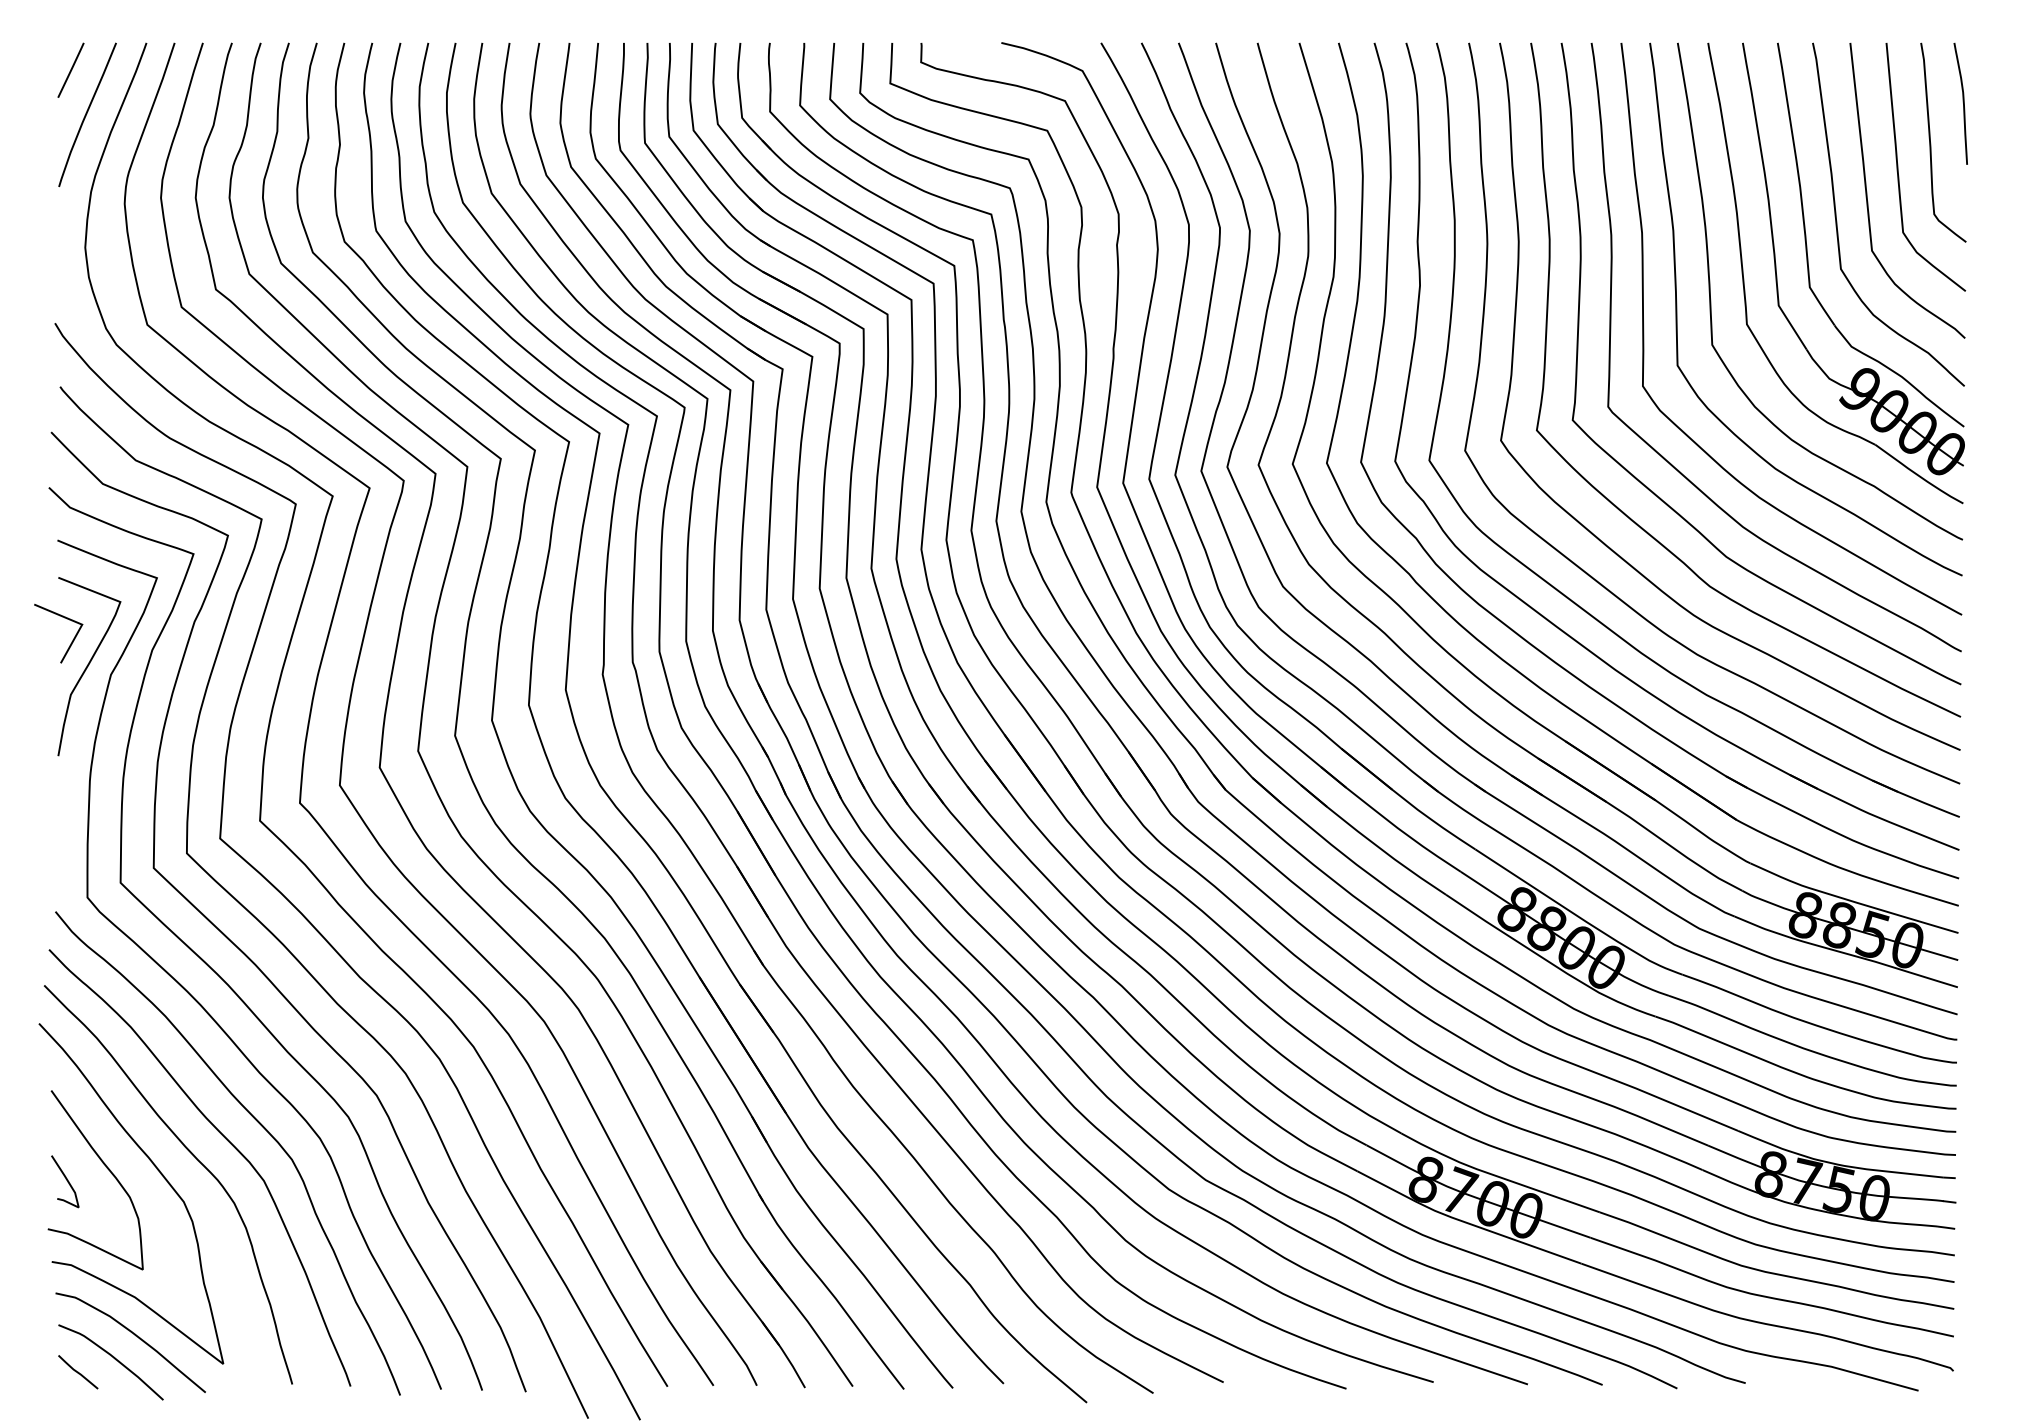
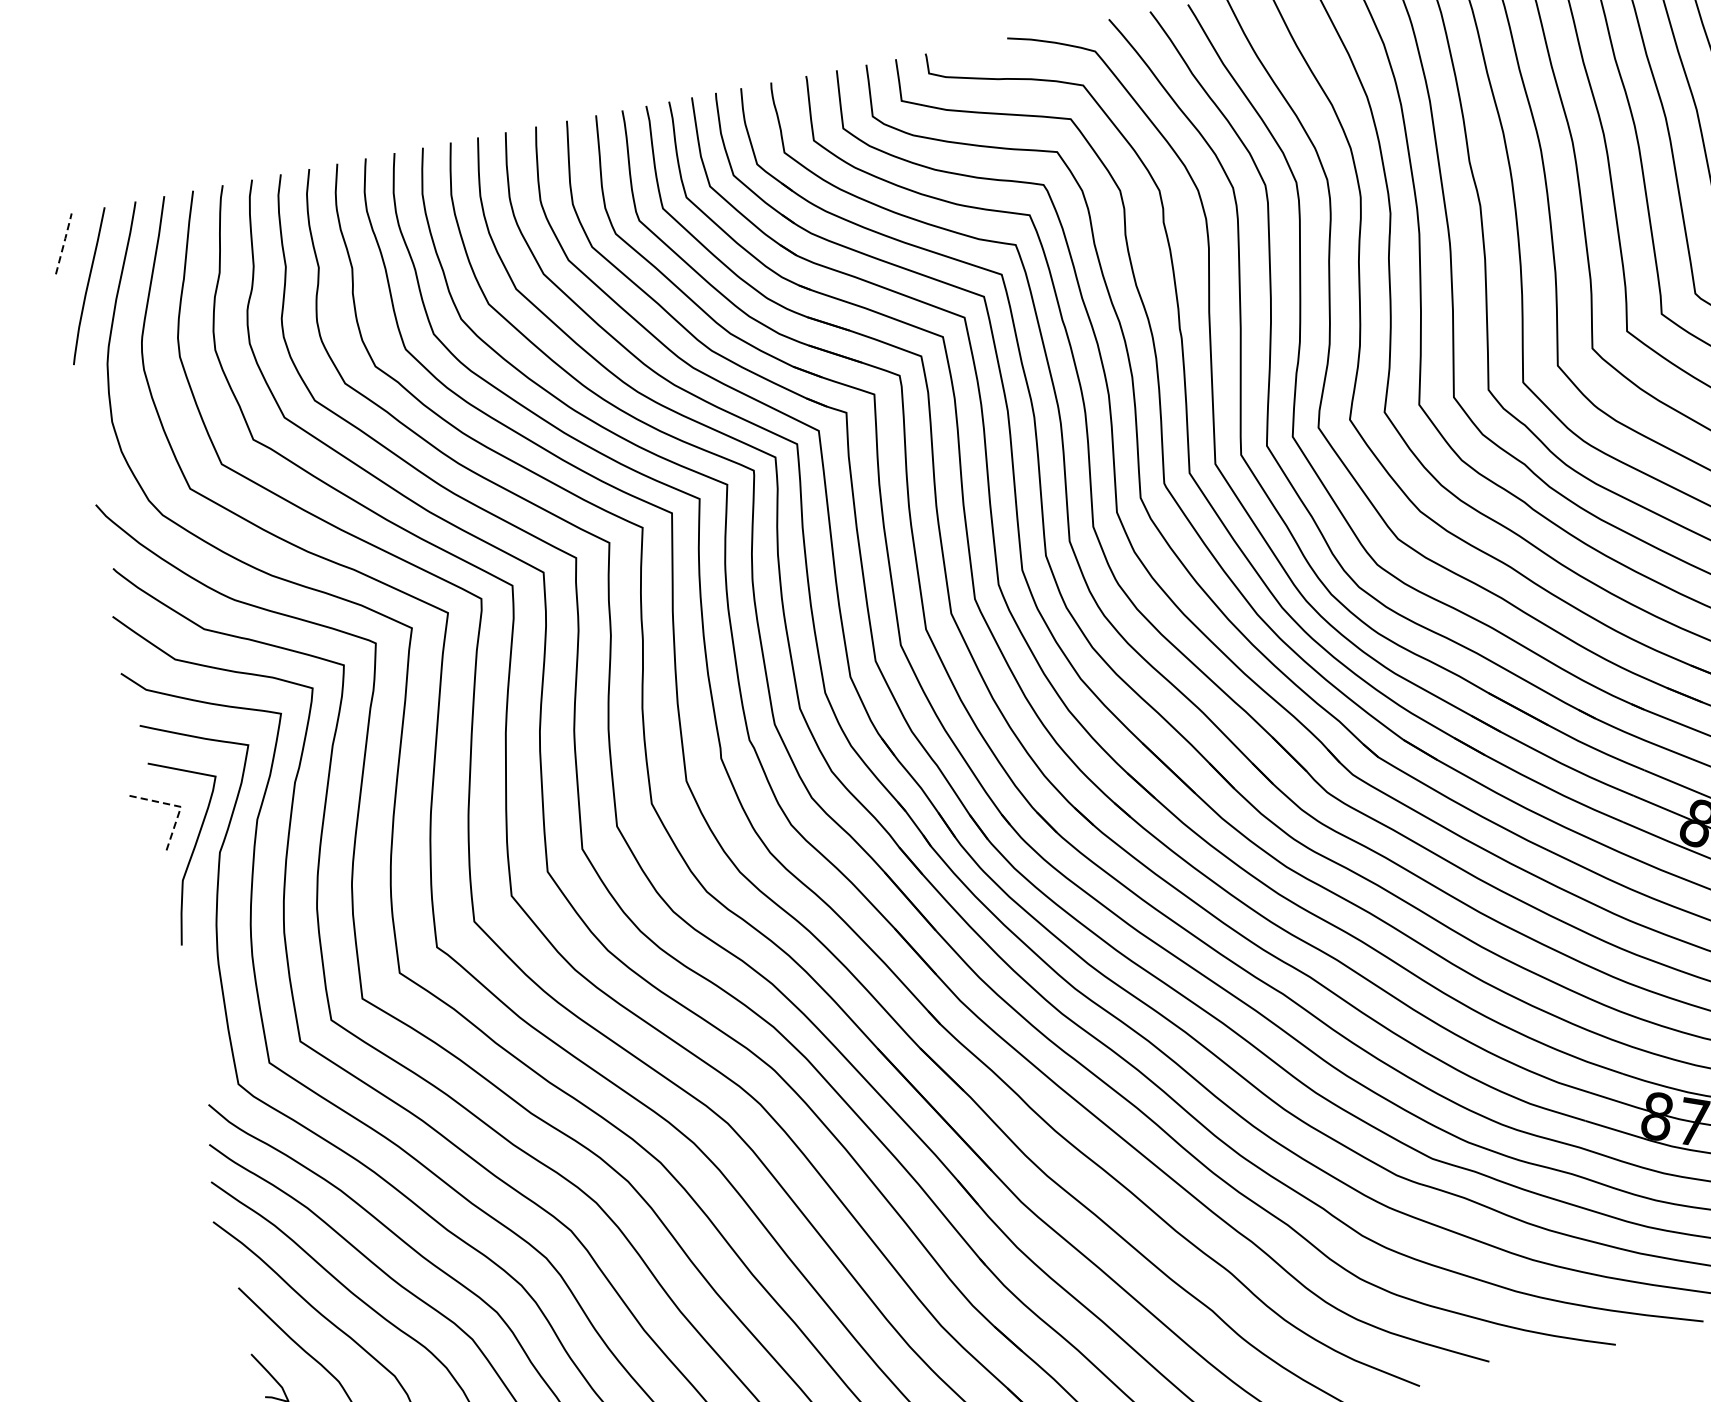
line: (71, 69) -> (64, 242), solid -> dashed
line: (78, 623) -> (177, 806), solid -> dashed

